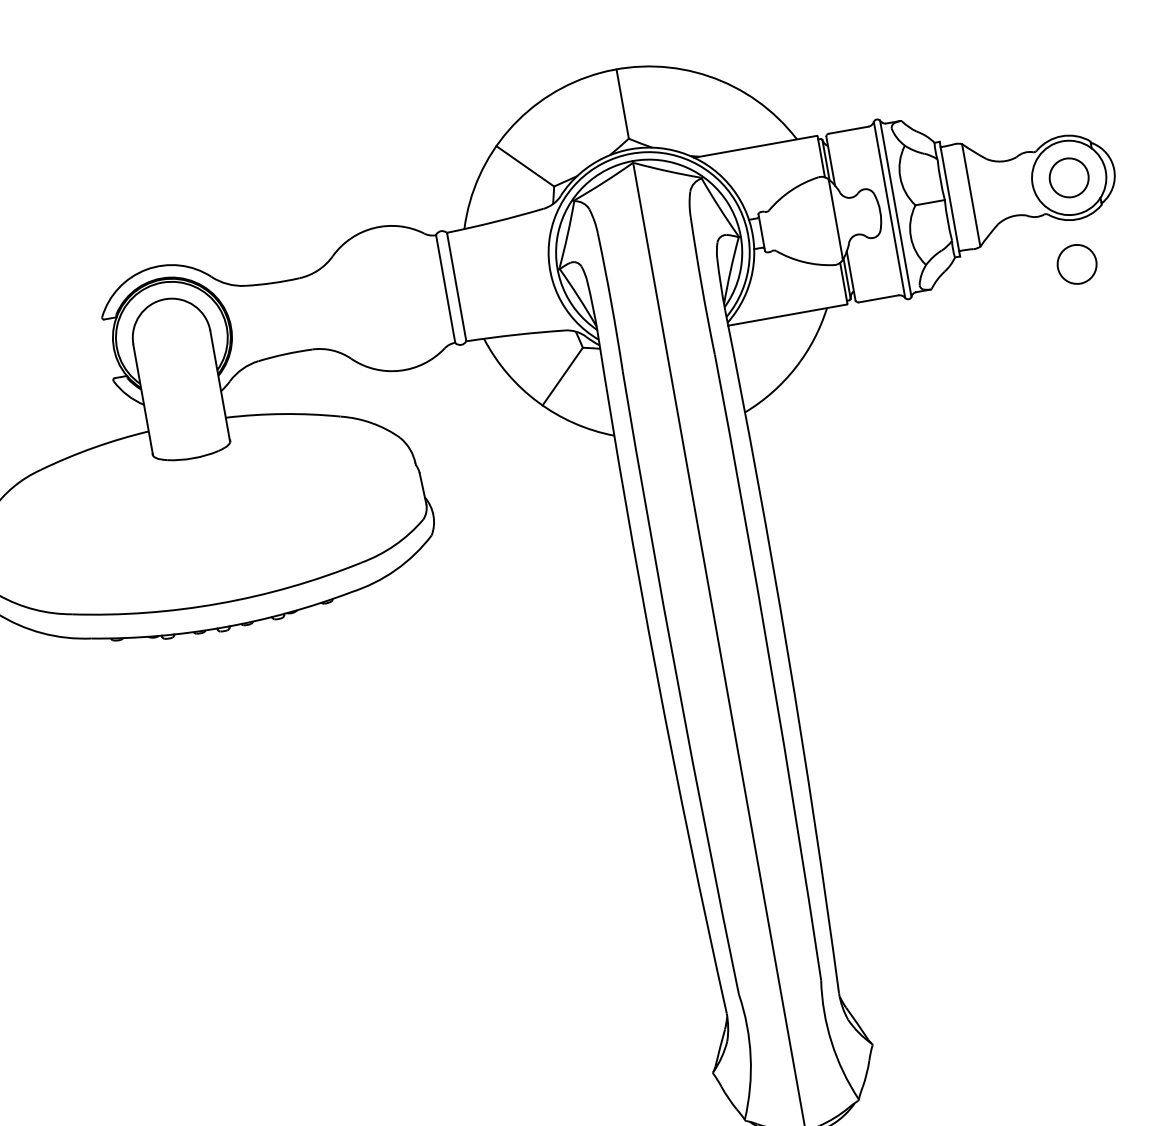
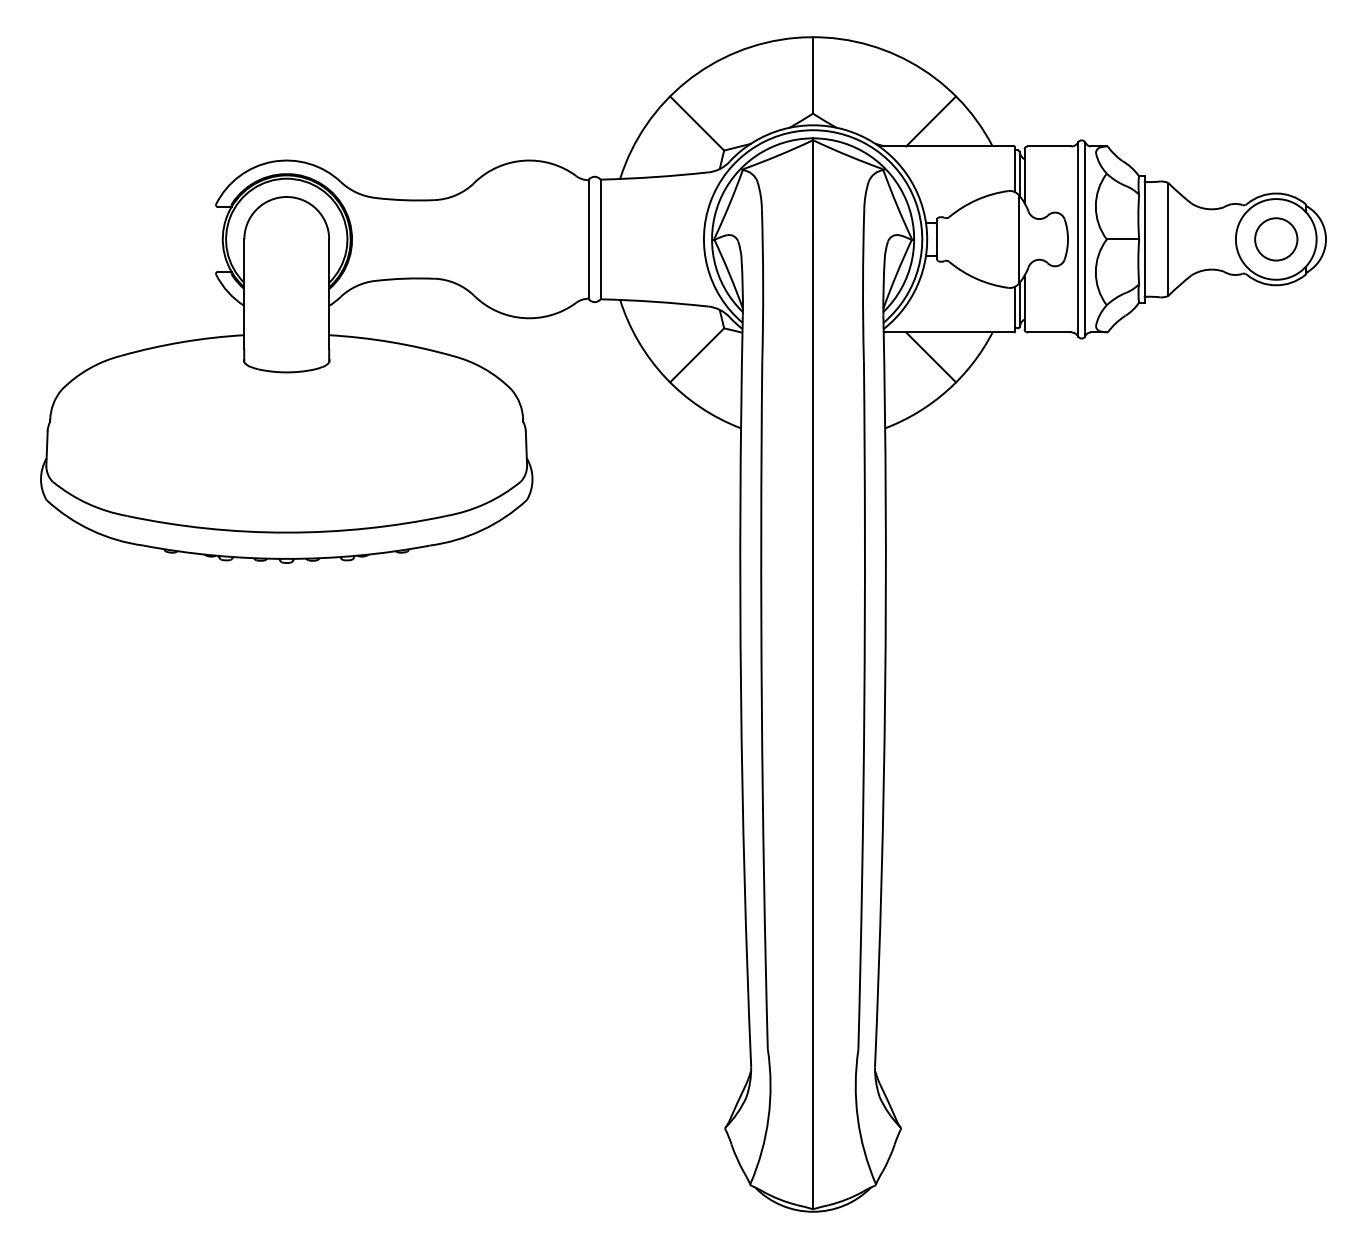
line: (737, 126) -> (931, 121), added
circle: (1077, 264) -> (1268, 333), removed
line: (775, 340) -> (931, 357), added

